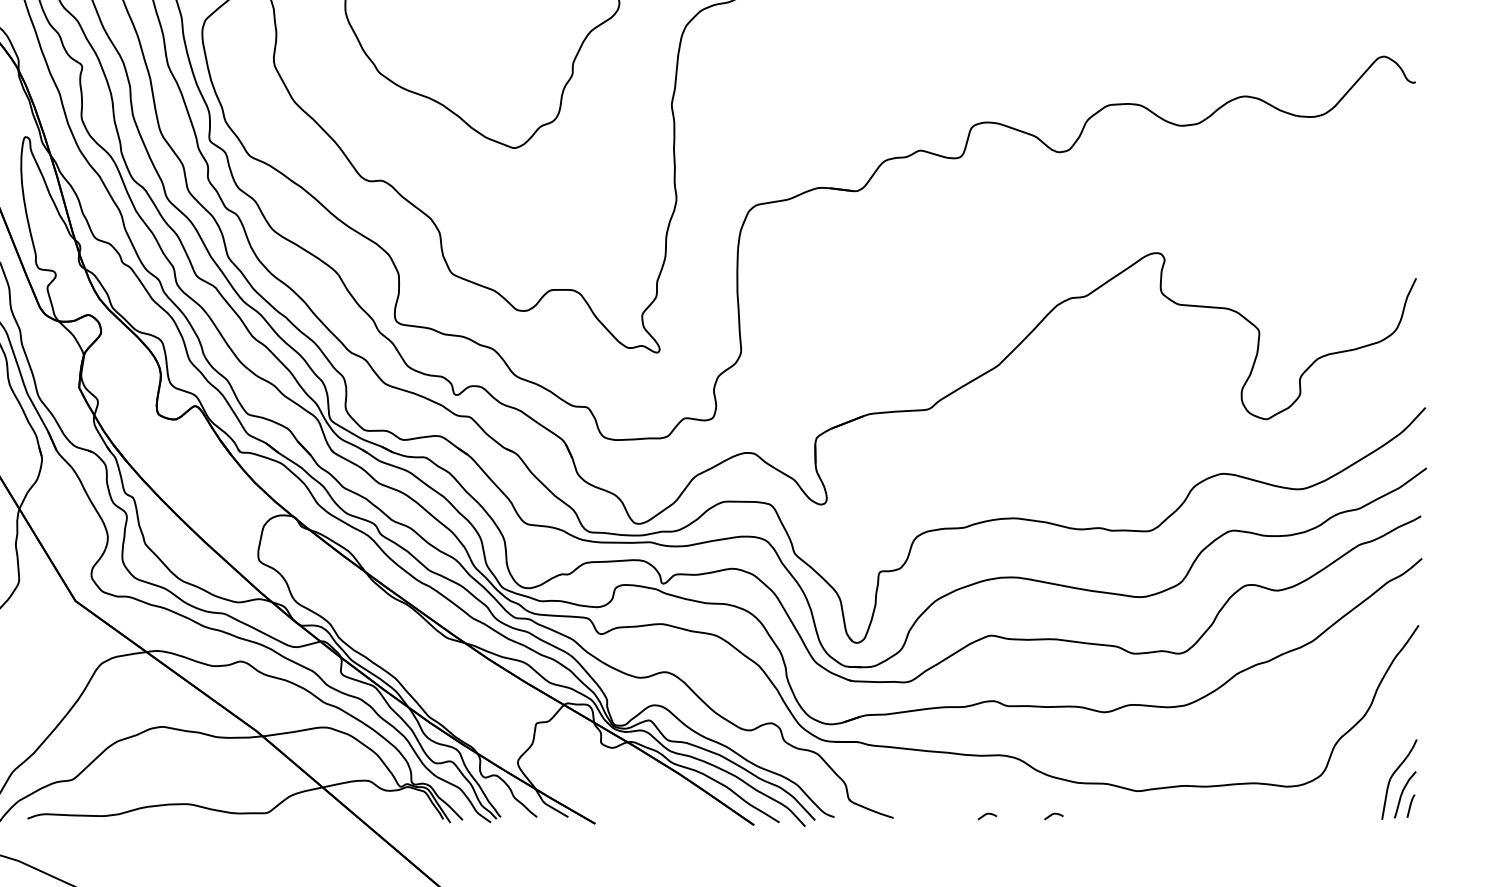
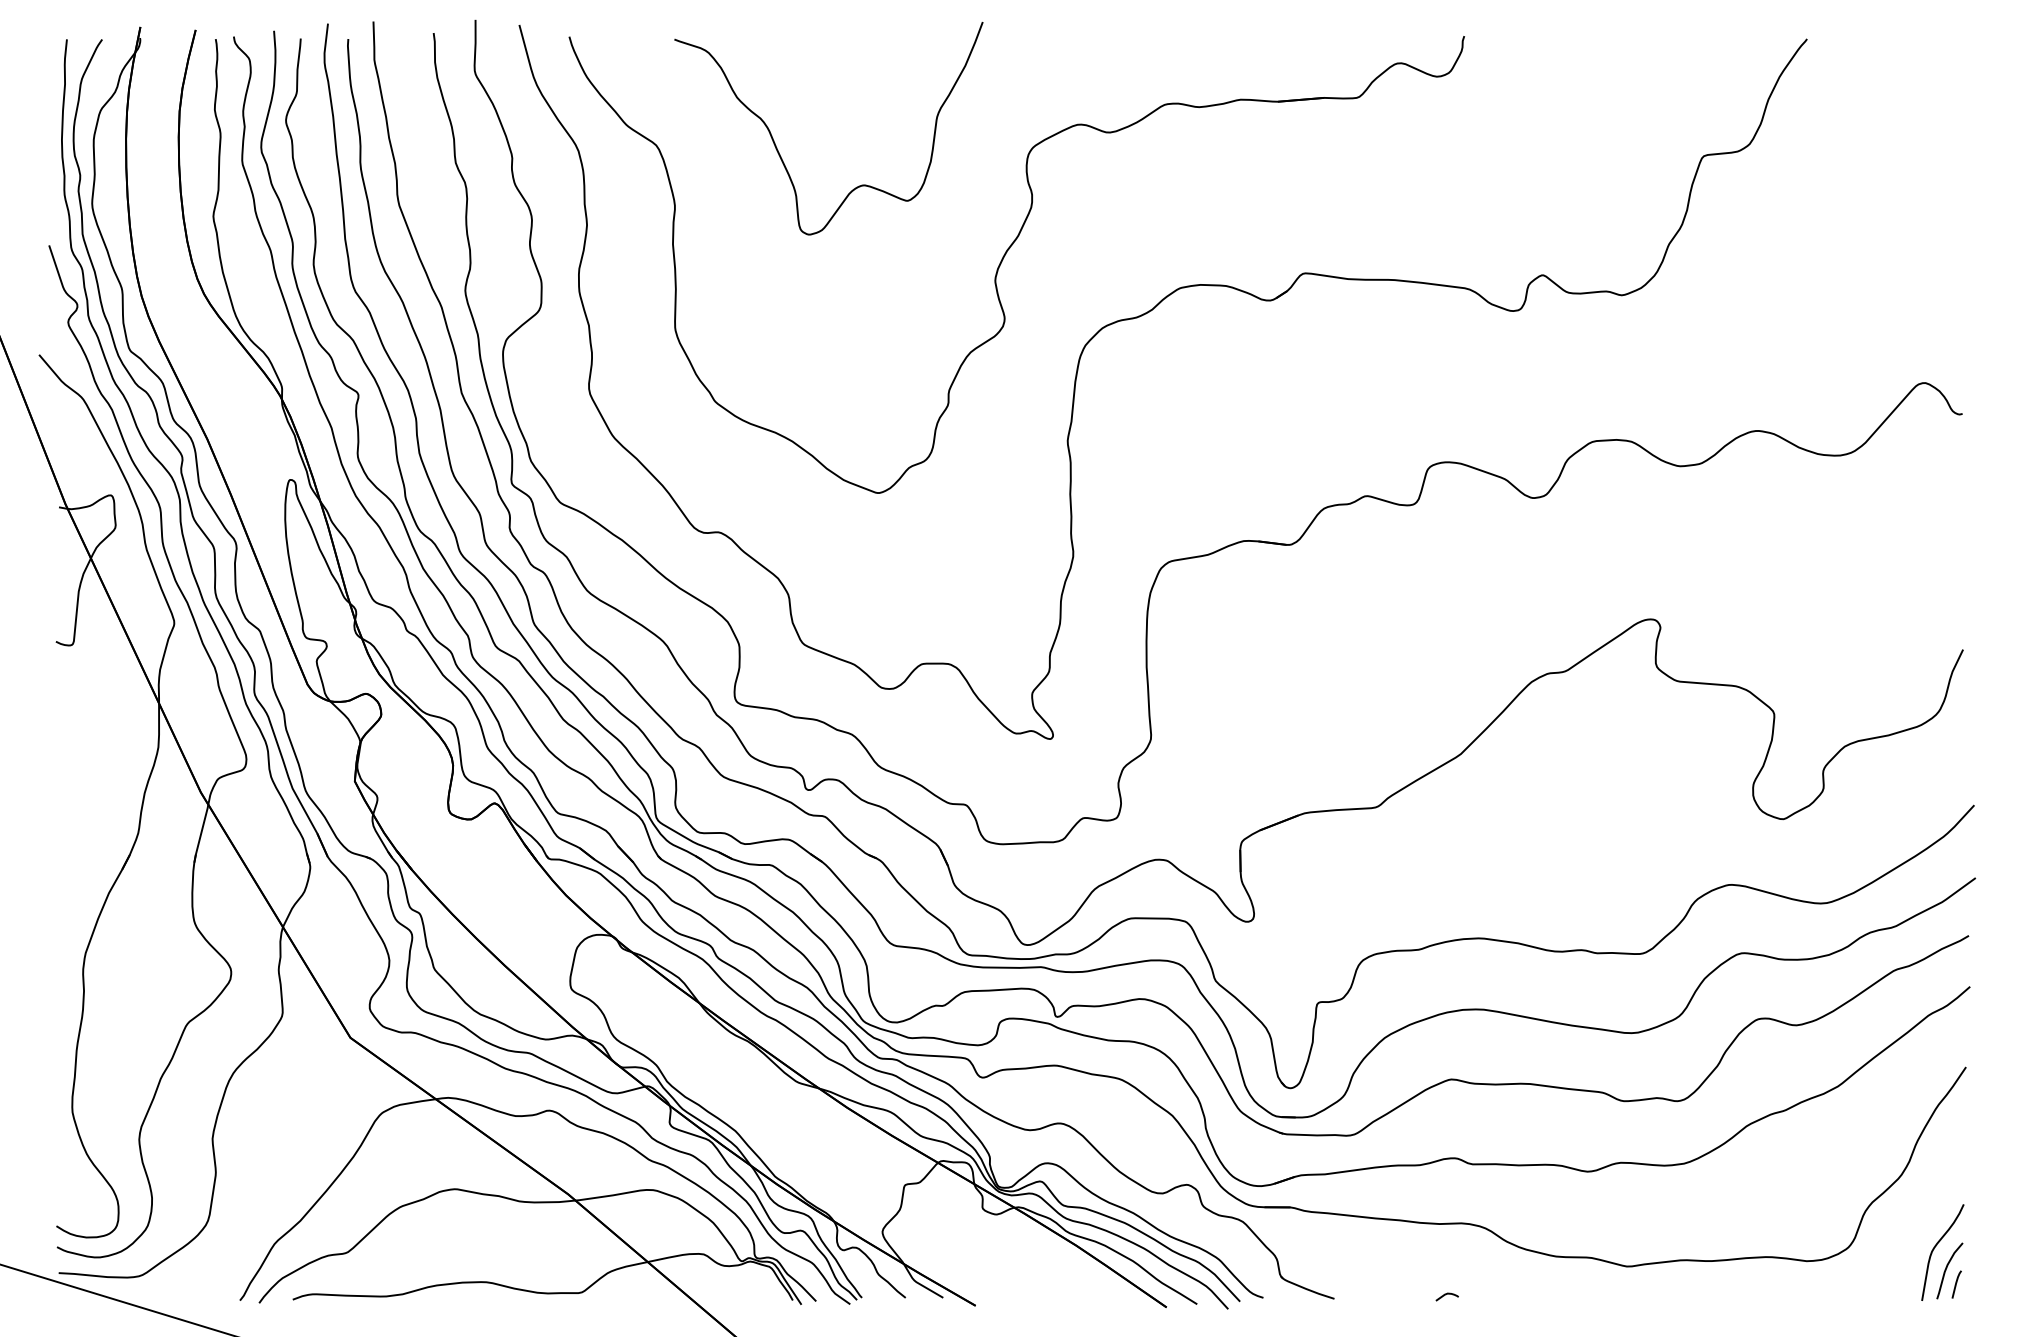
curve: (1052, 815) -> (1525, 1295), removed

